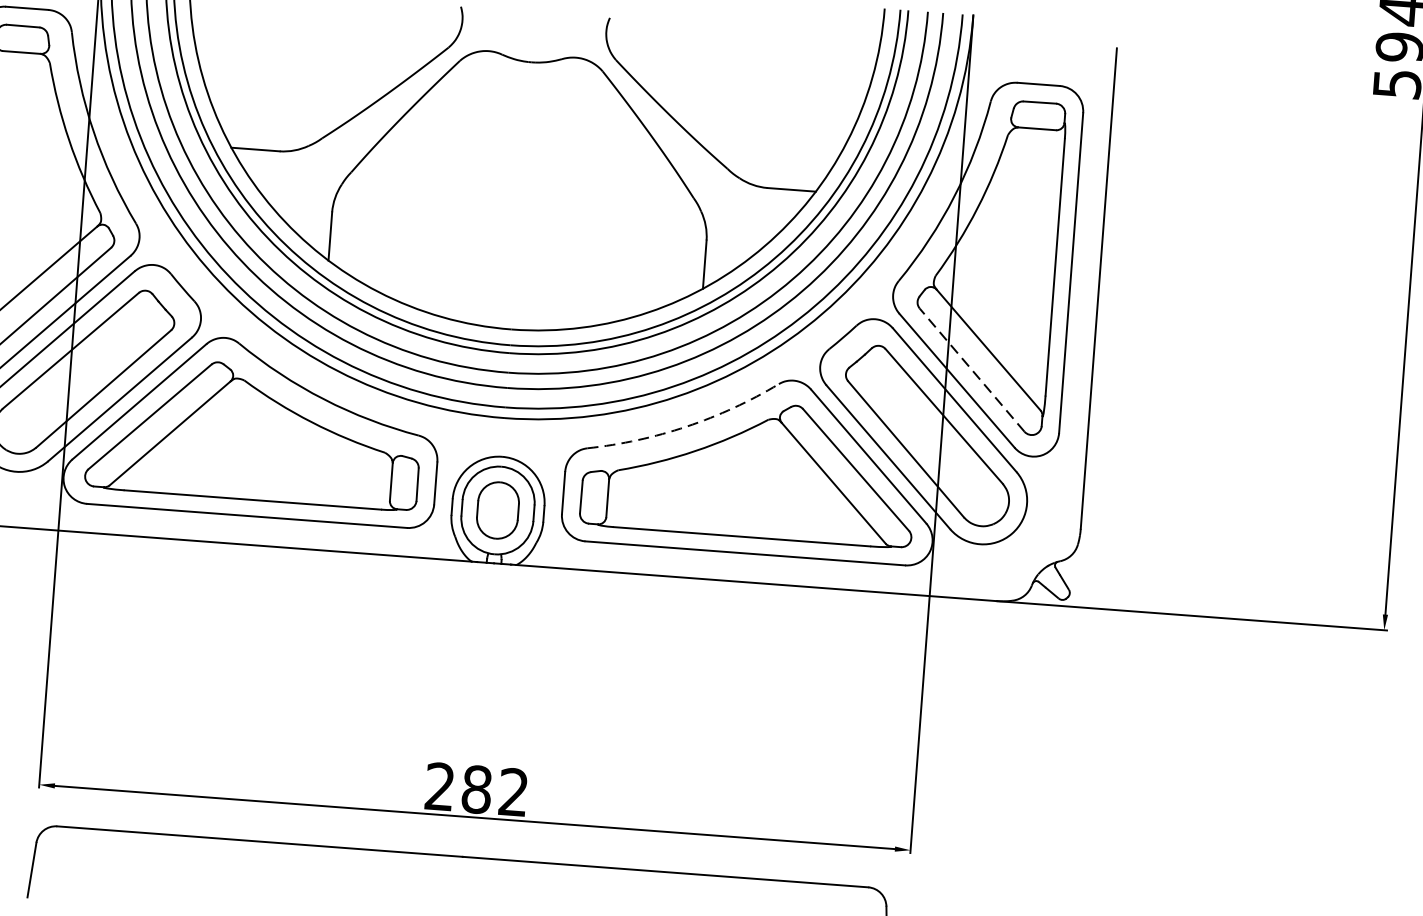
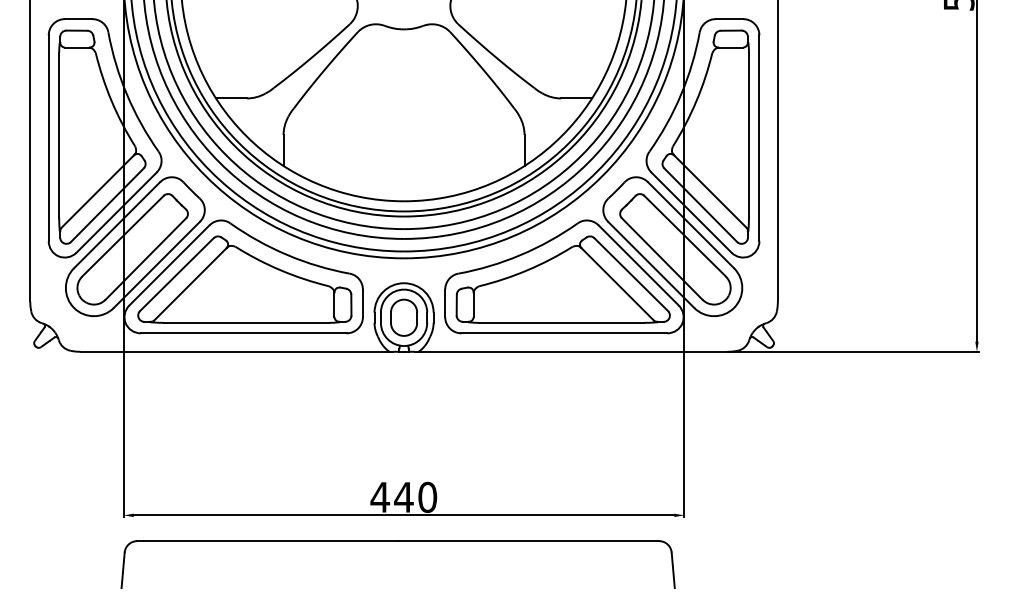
line: (971, 370) -> (700, 205), dashed -> solid
arc: (686, 427) -> (520, 255), dashed -> solid
text: (476, 789) -> (403, 497), 282 -> 440

